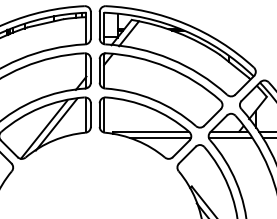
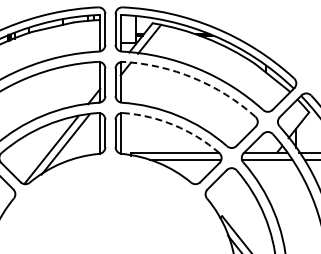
arc: (166, 67) -> (193, 78), solid -> dashed
arc: (150, 108) -> (174, 125), solid -> dashed

